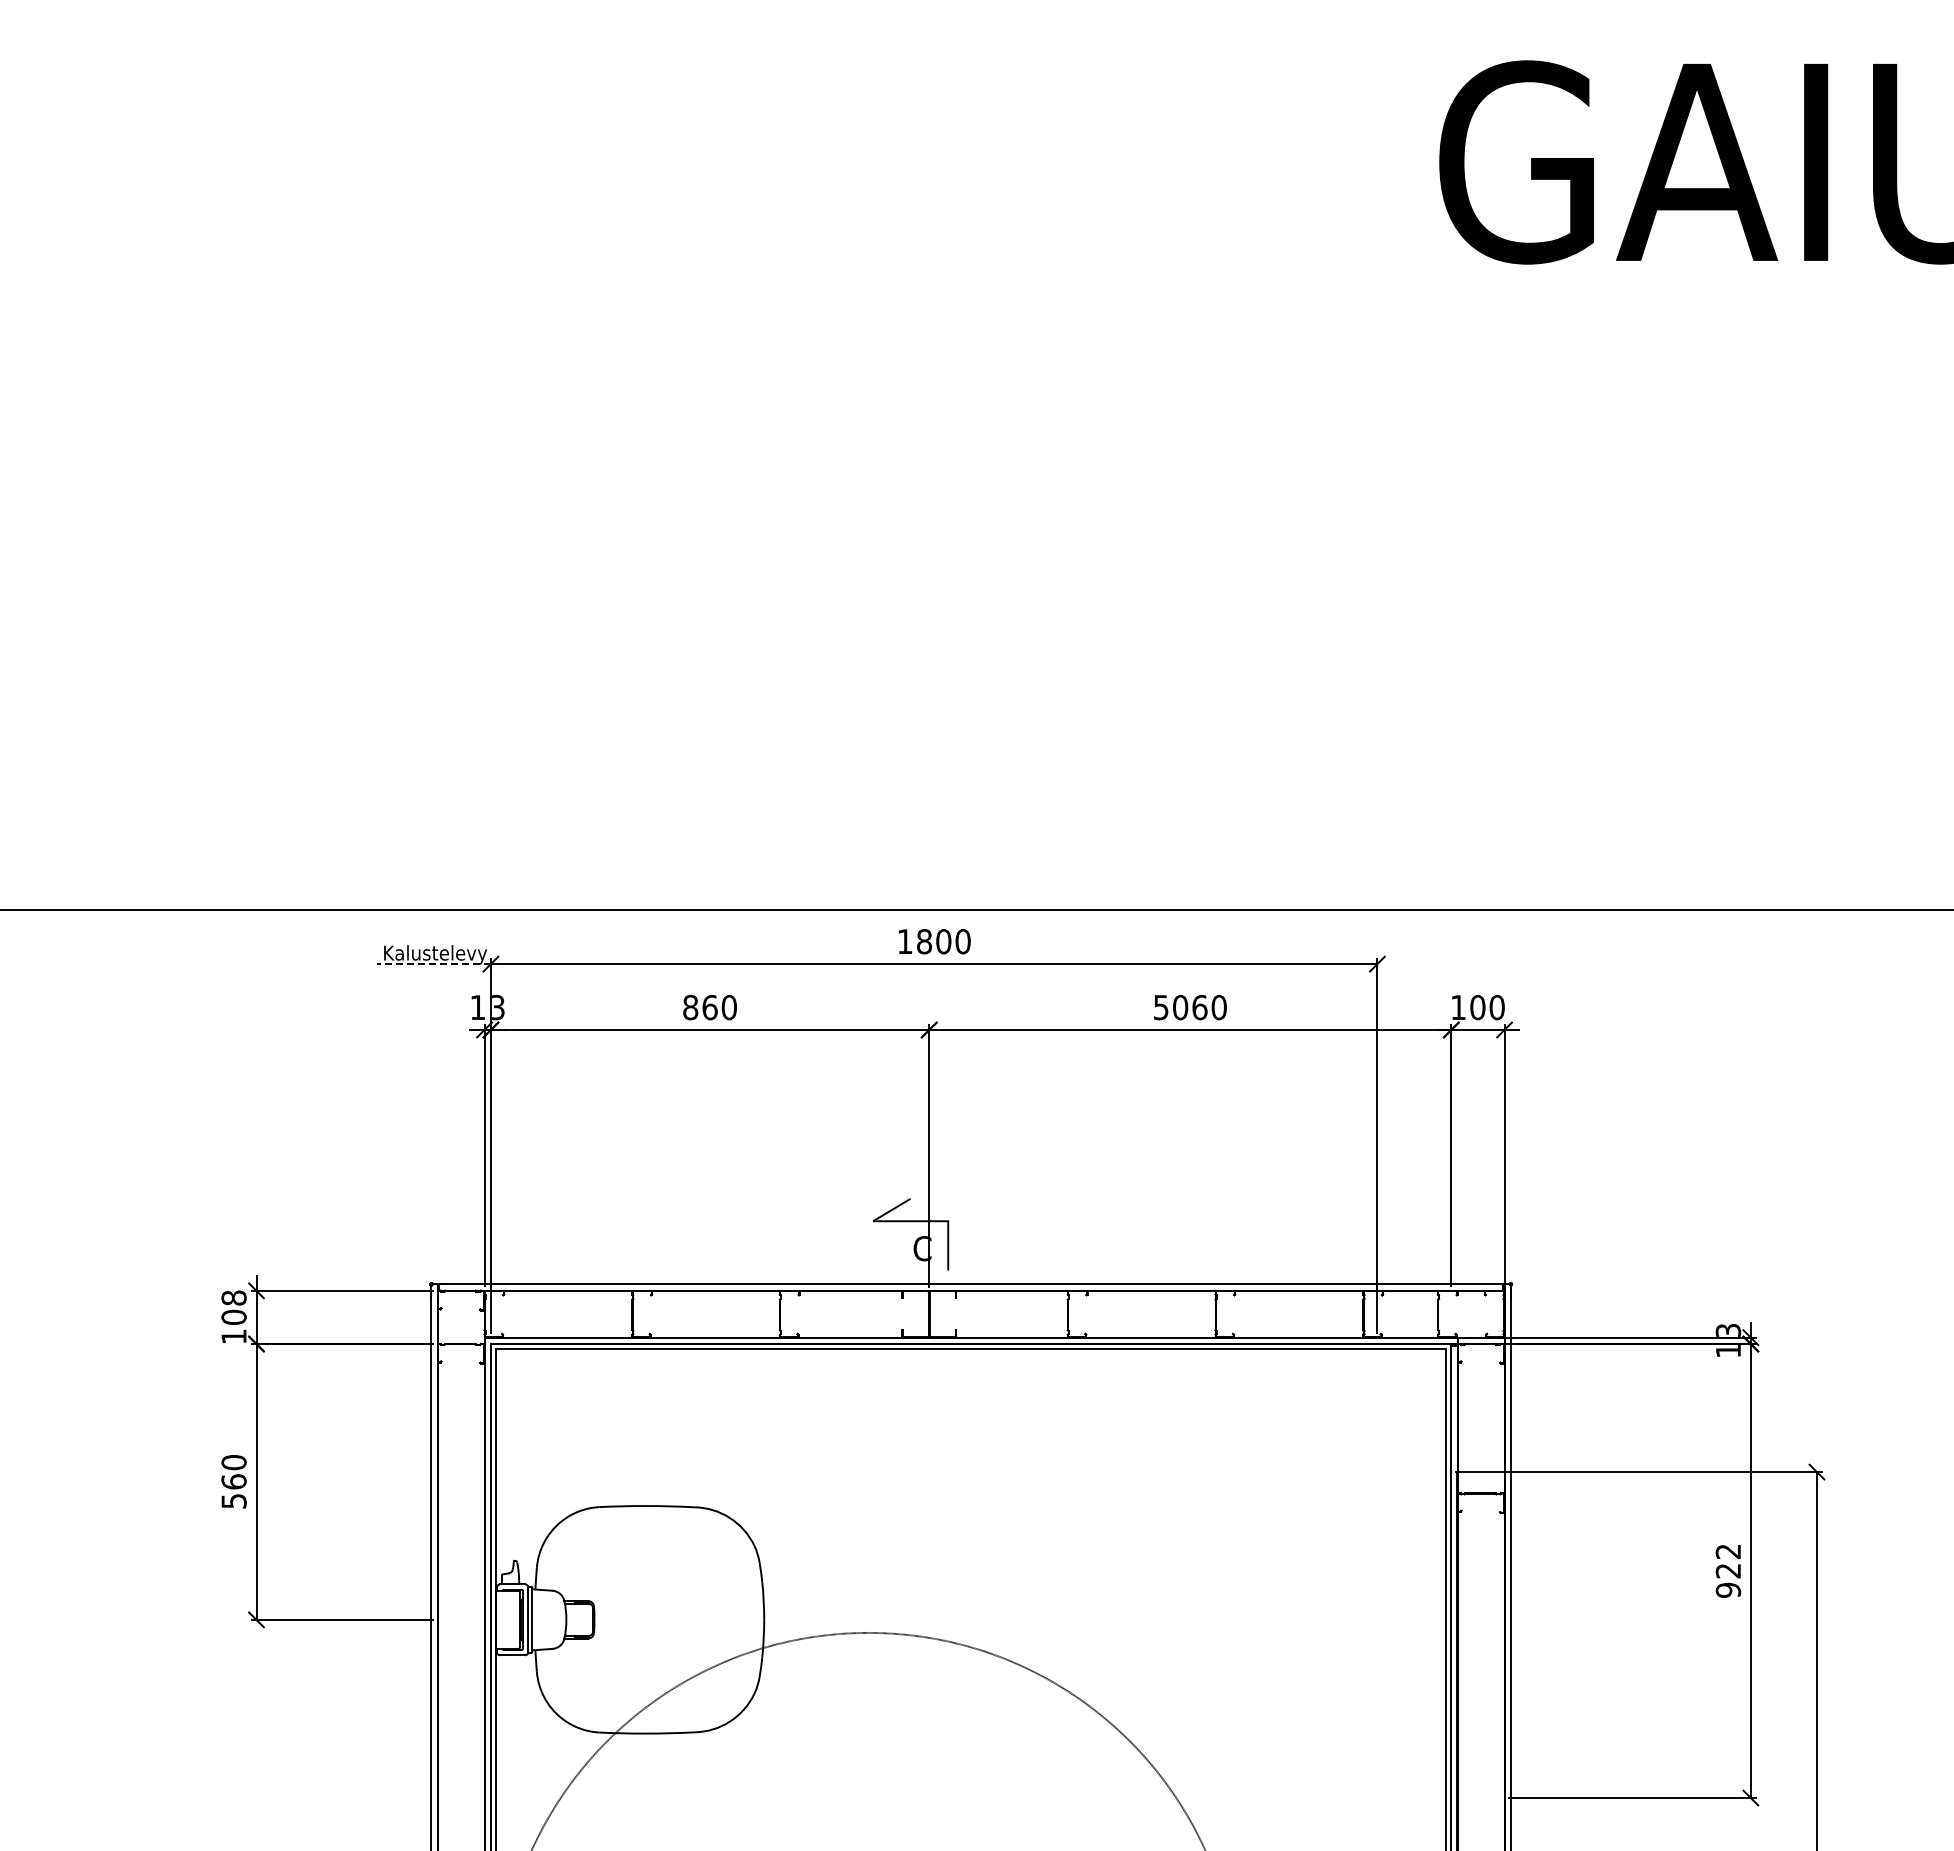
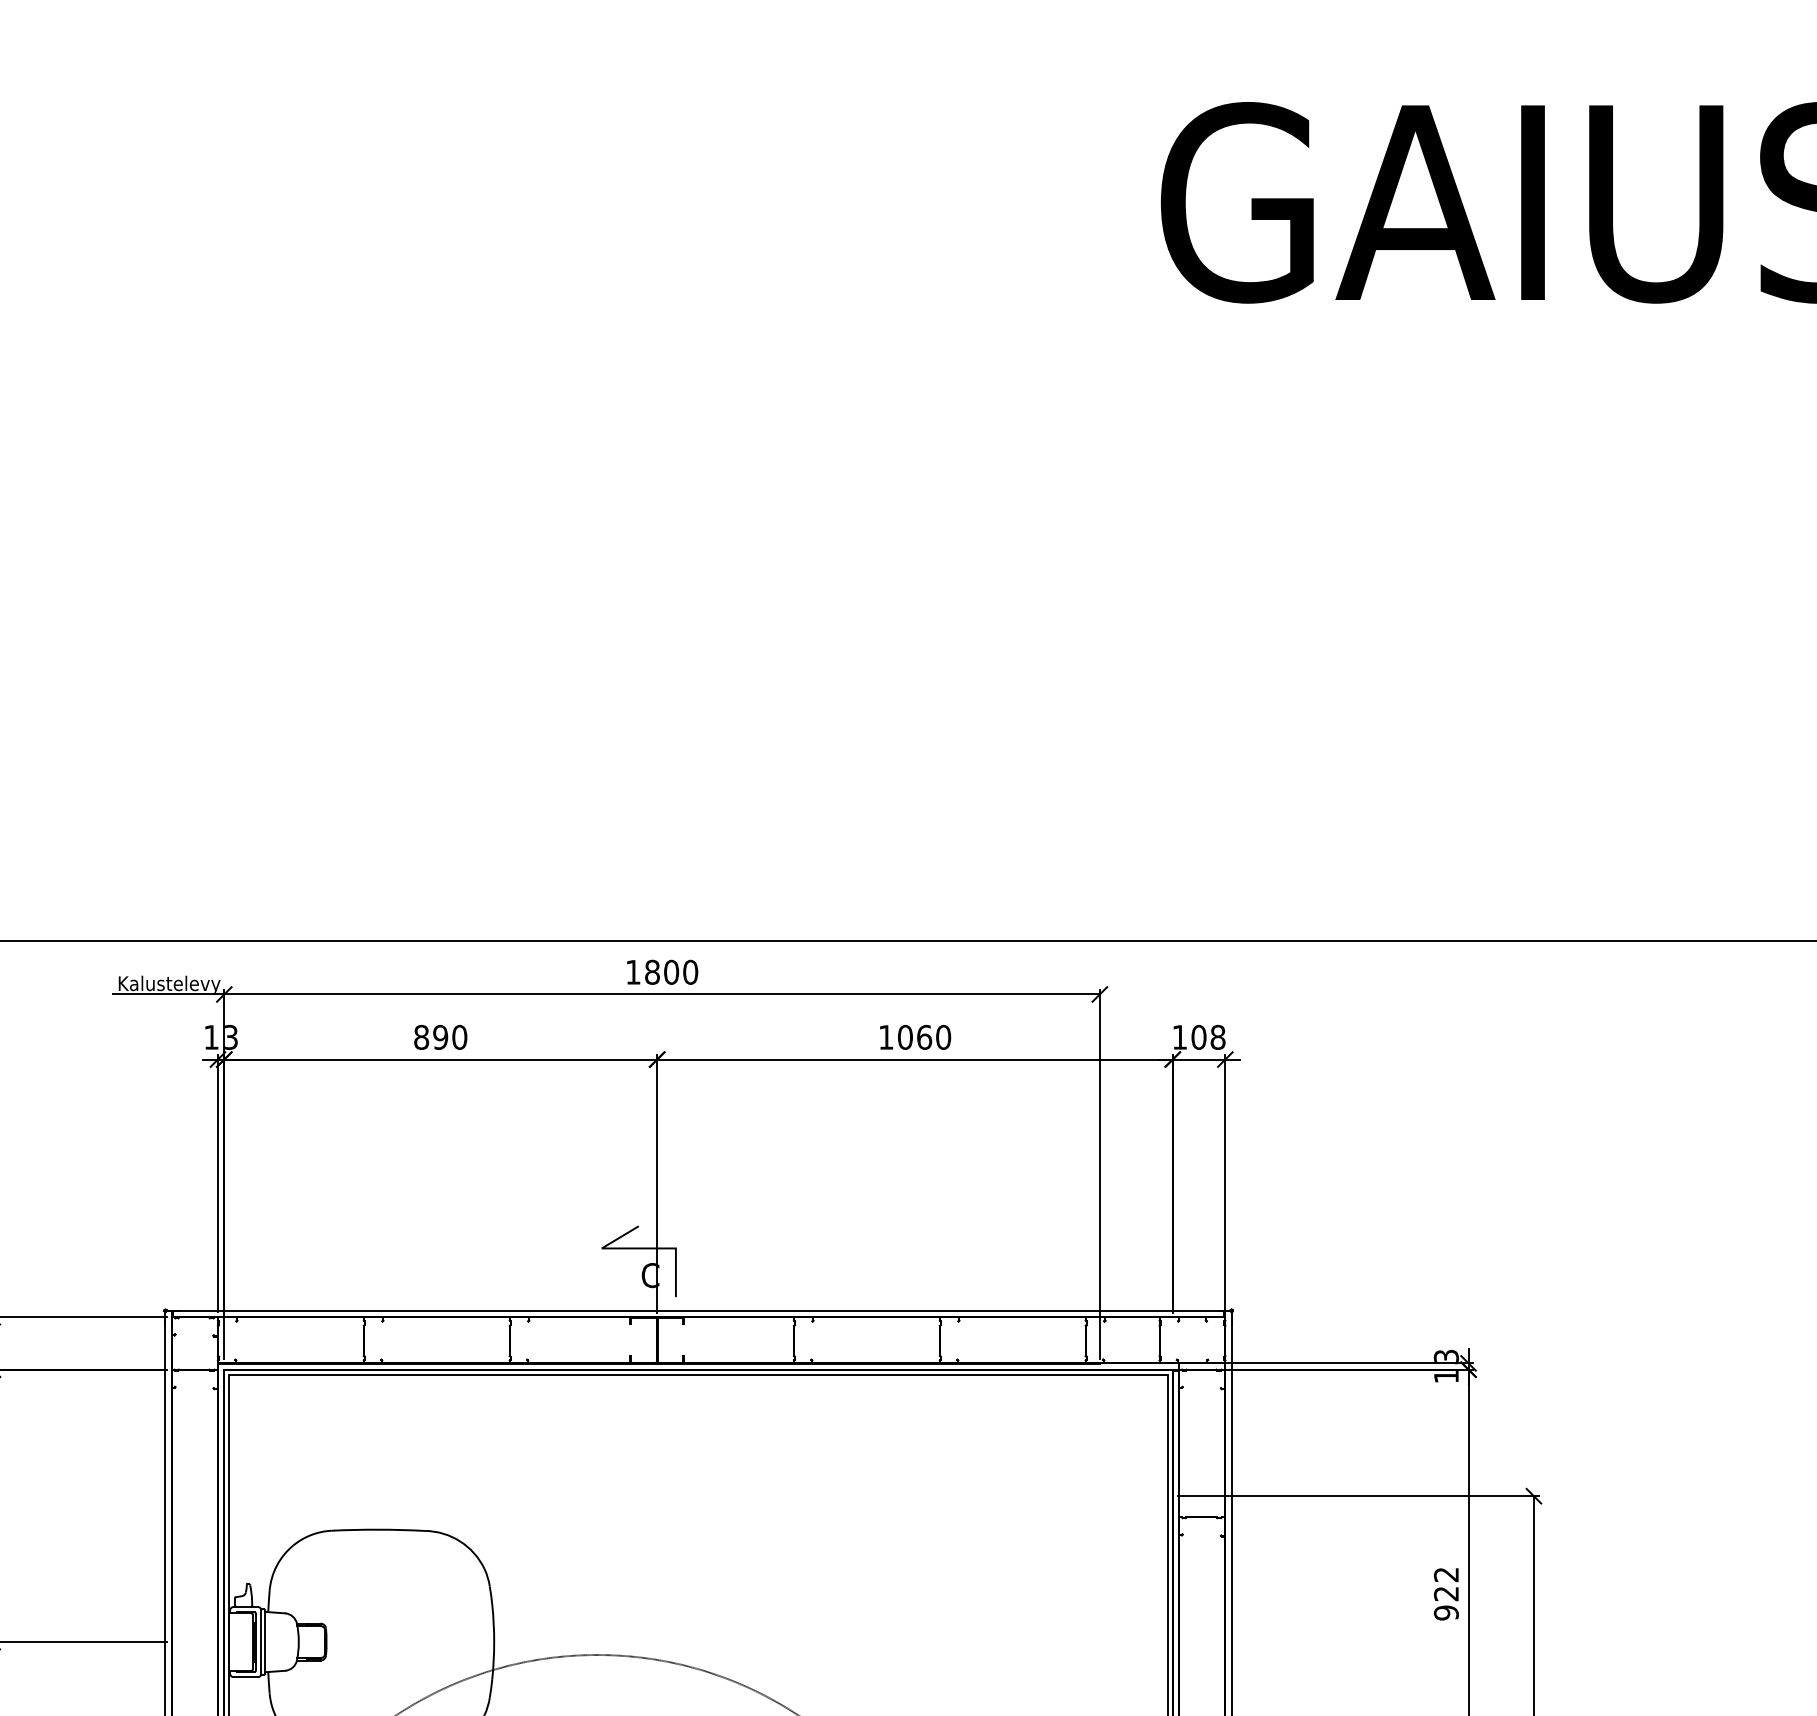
line: (433, 964) -> (167, 994), dashed -> solid
text: (709, 1007) -> (440, 1037), 860 -> 890
text: (1161, 1007) -> (886, 1037), 5060 -> 1060
text: (1496, 1007) -> (1217, 1037), 100 -> 108

